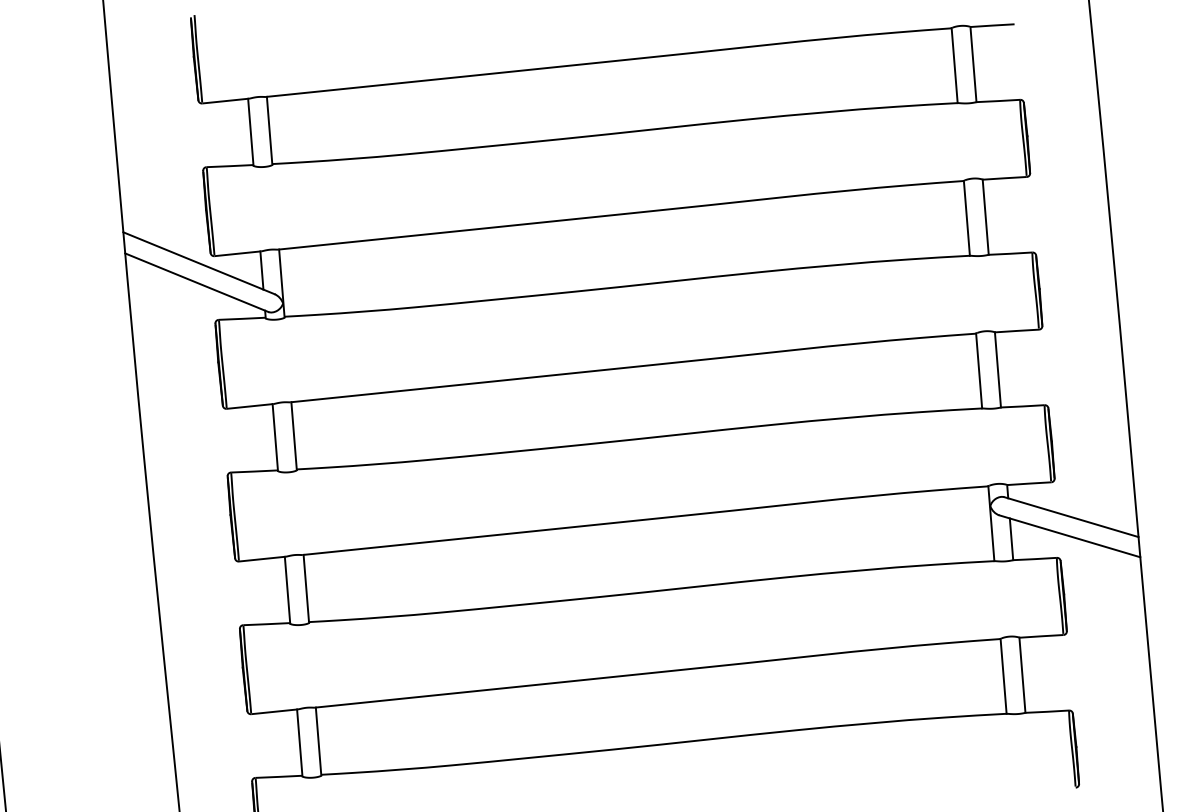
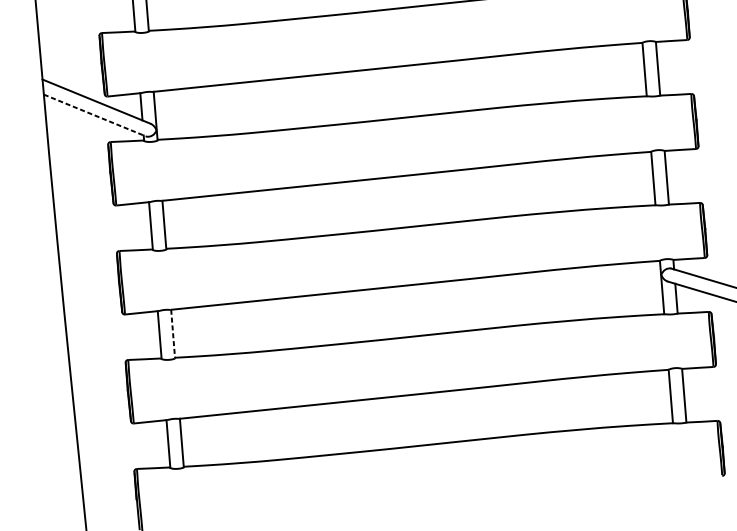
line: (197, 282) -> (95, 115), solid -> dashed
line: (306, 589) -> (173, 334), solid -> dashed

